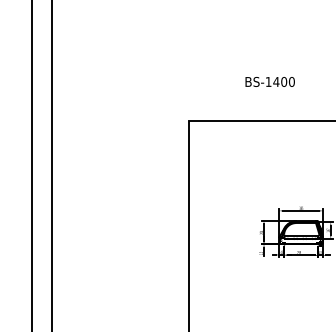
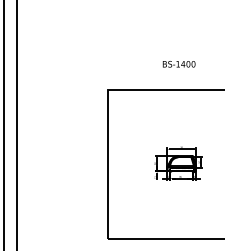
text: (269, 82) -> (178, 64), moved

